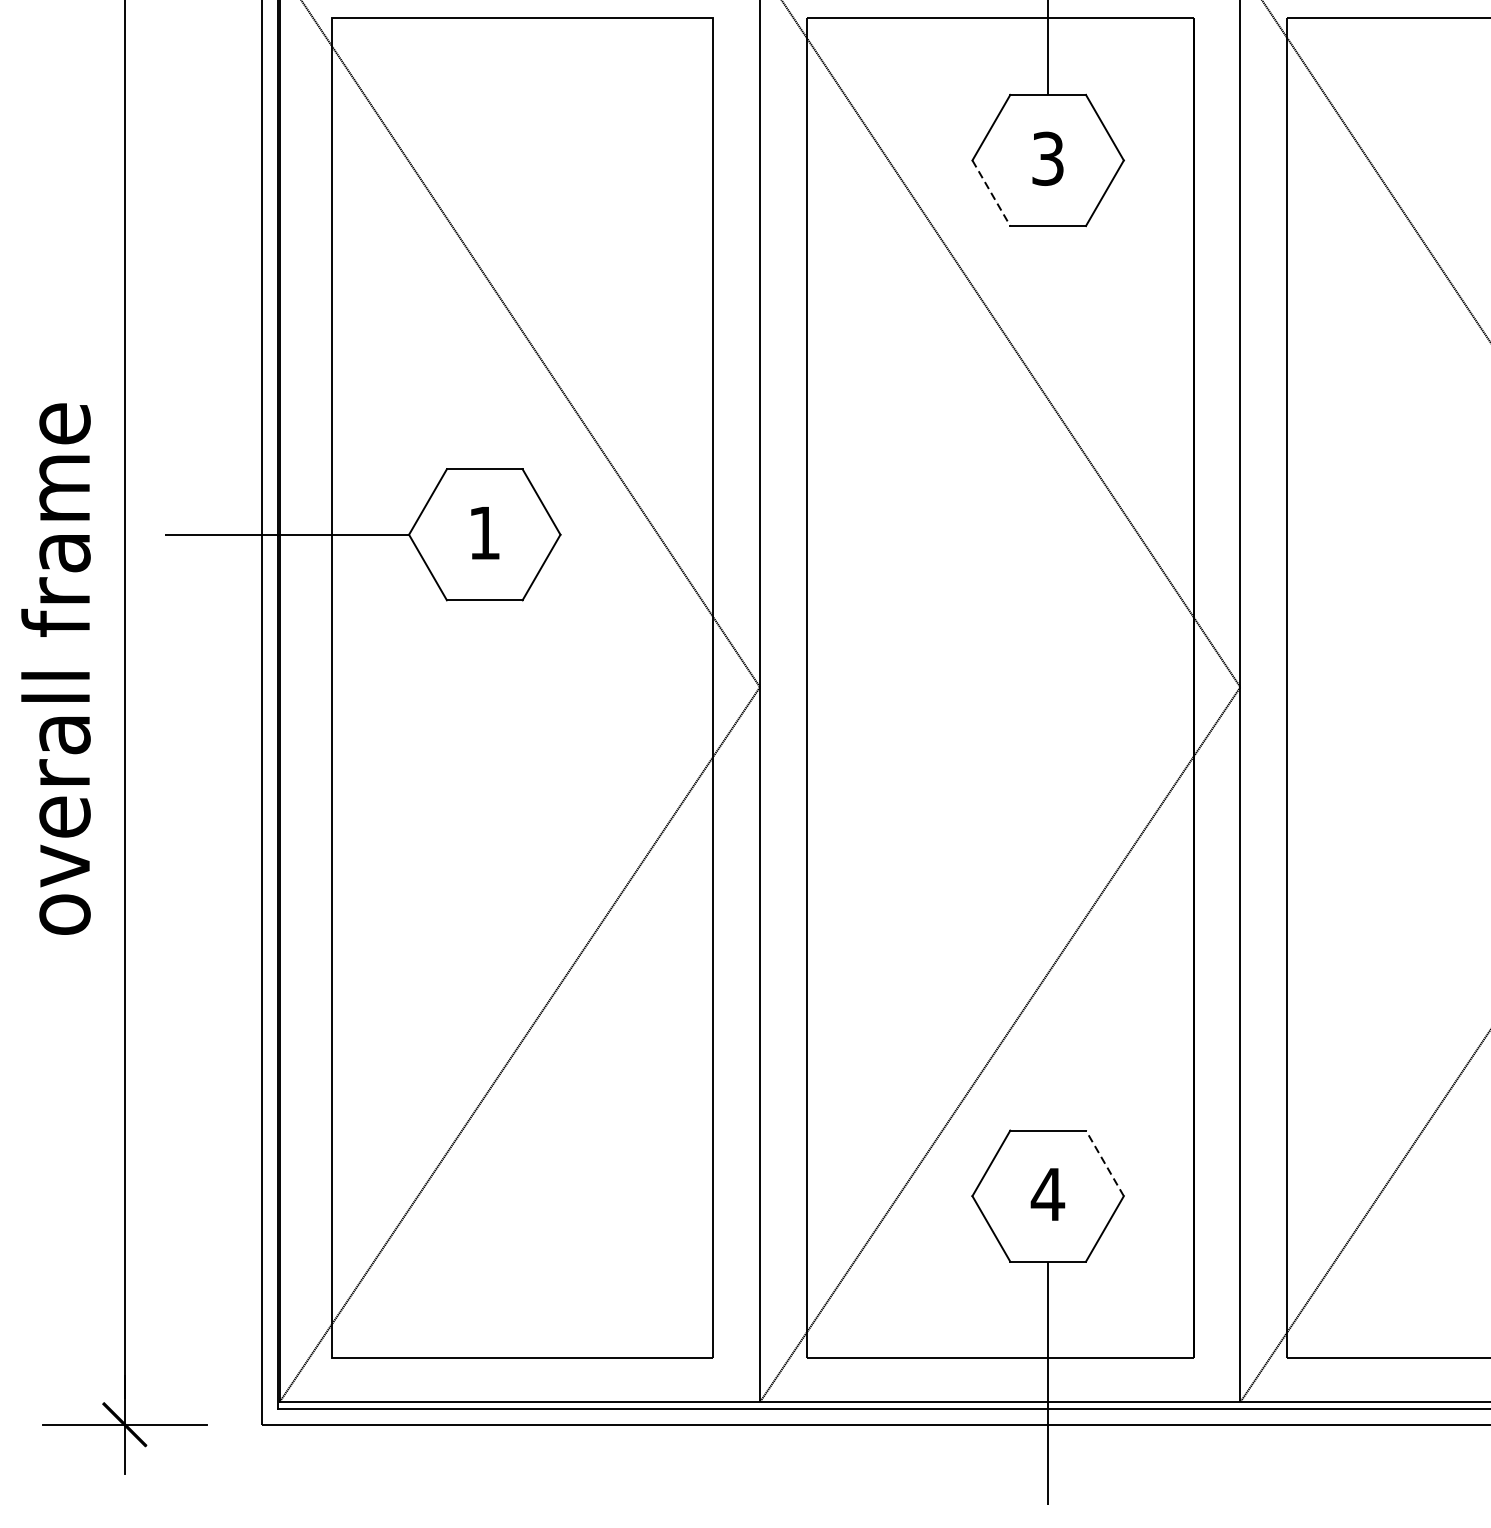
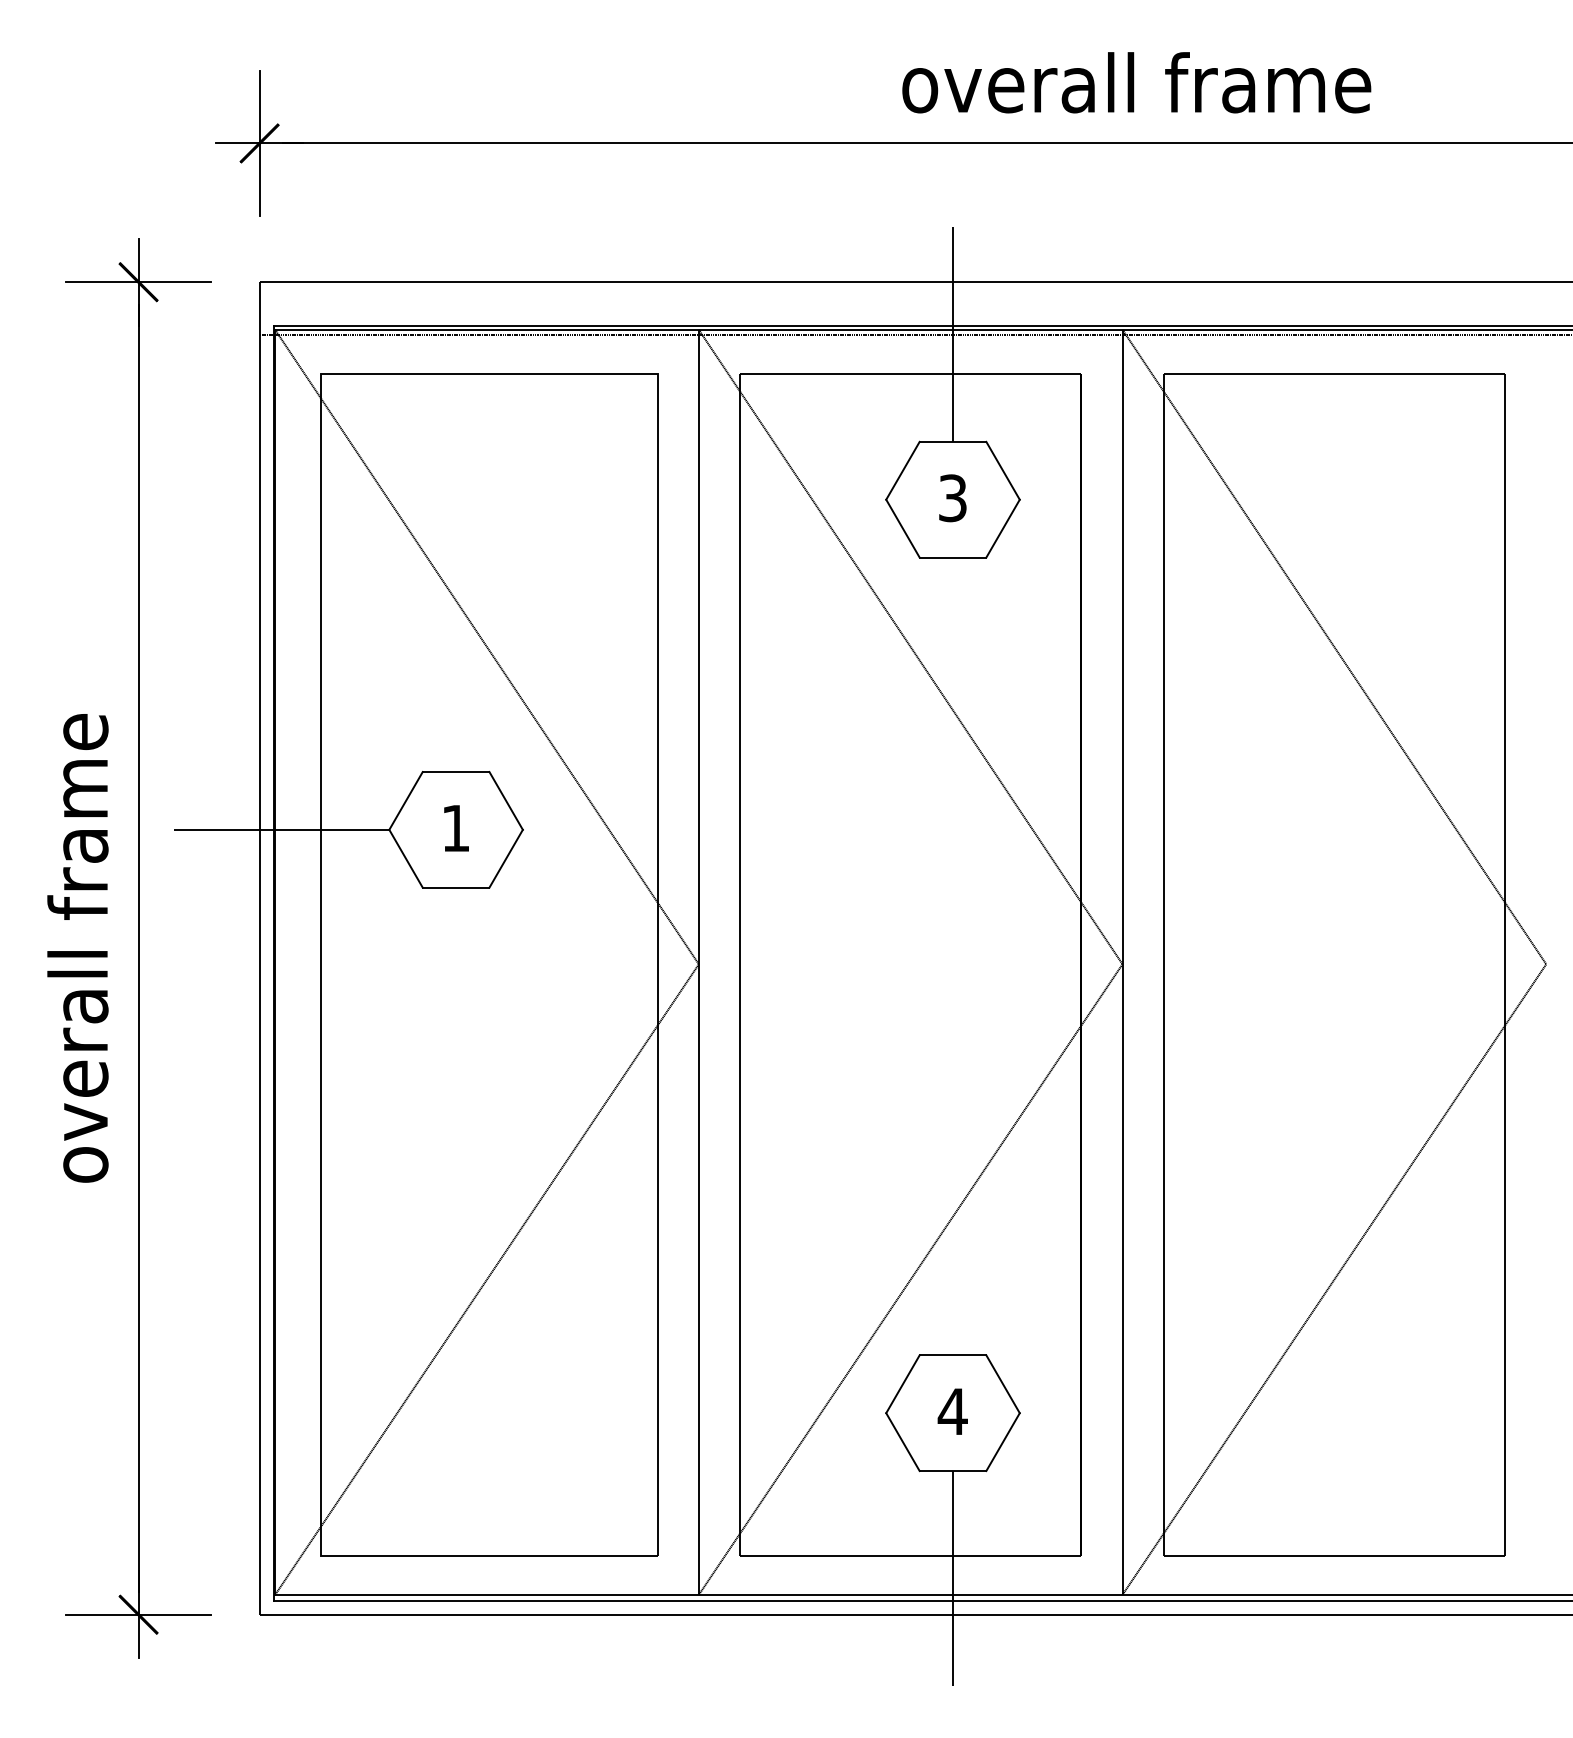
line: (992, 194) -> (903, 529), dashed -> solid
line: (1104, 1162) -> (1002, 1383), dashed -> solid

